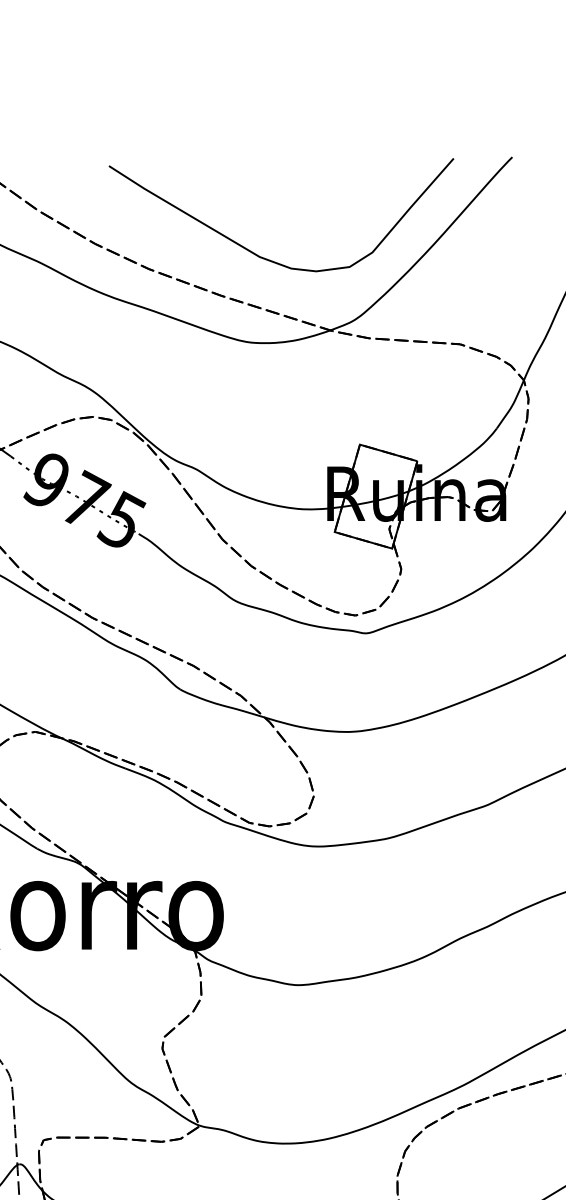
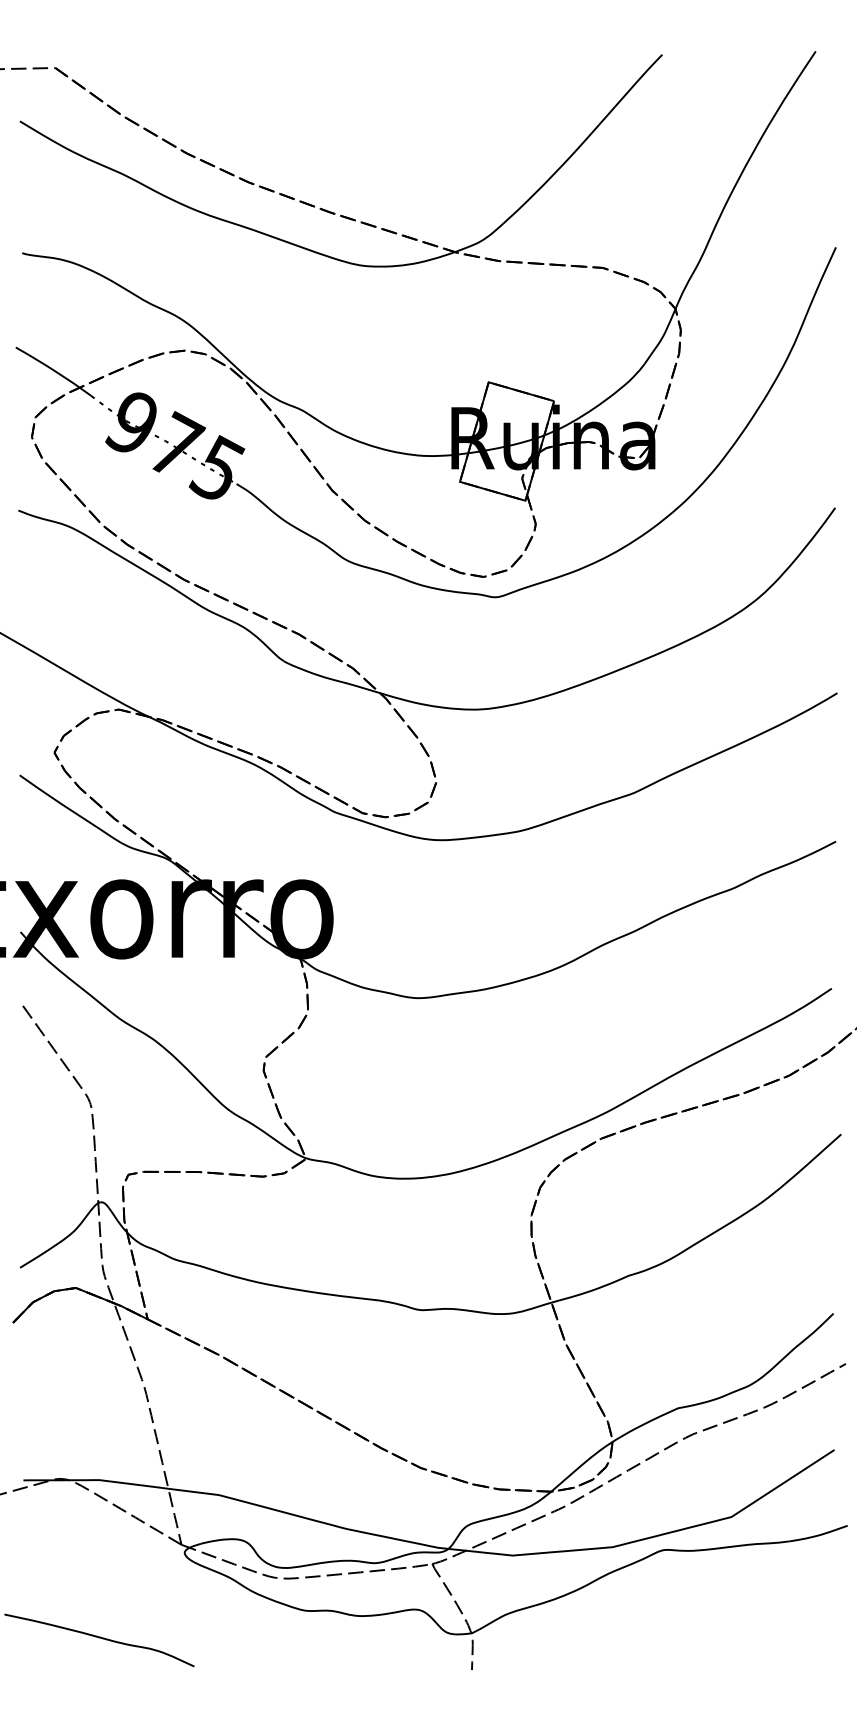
curve: (263, 257) -> (378, 168), removed

